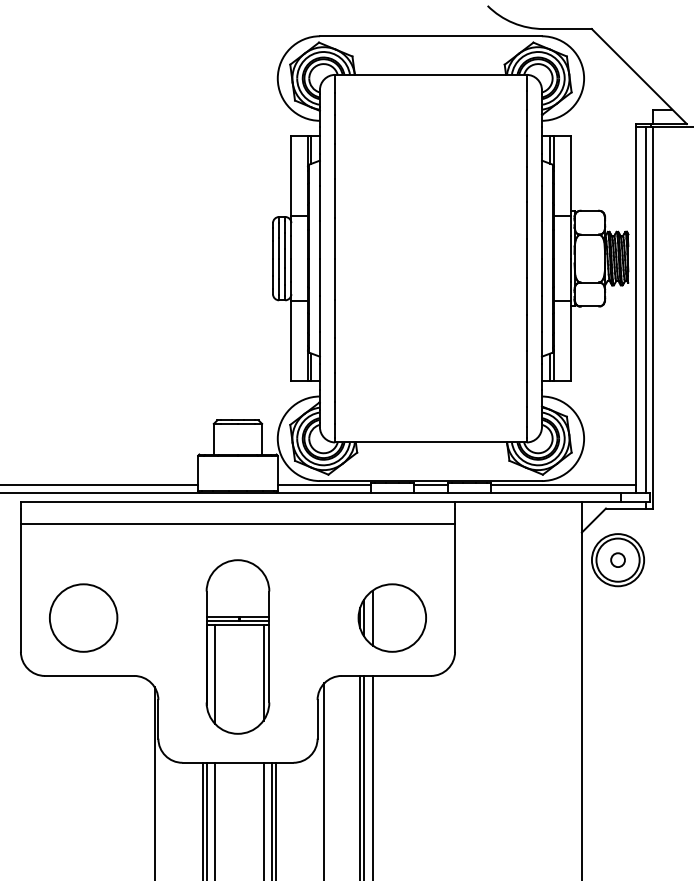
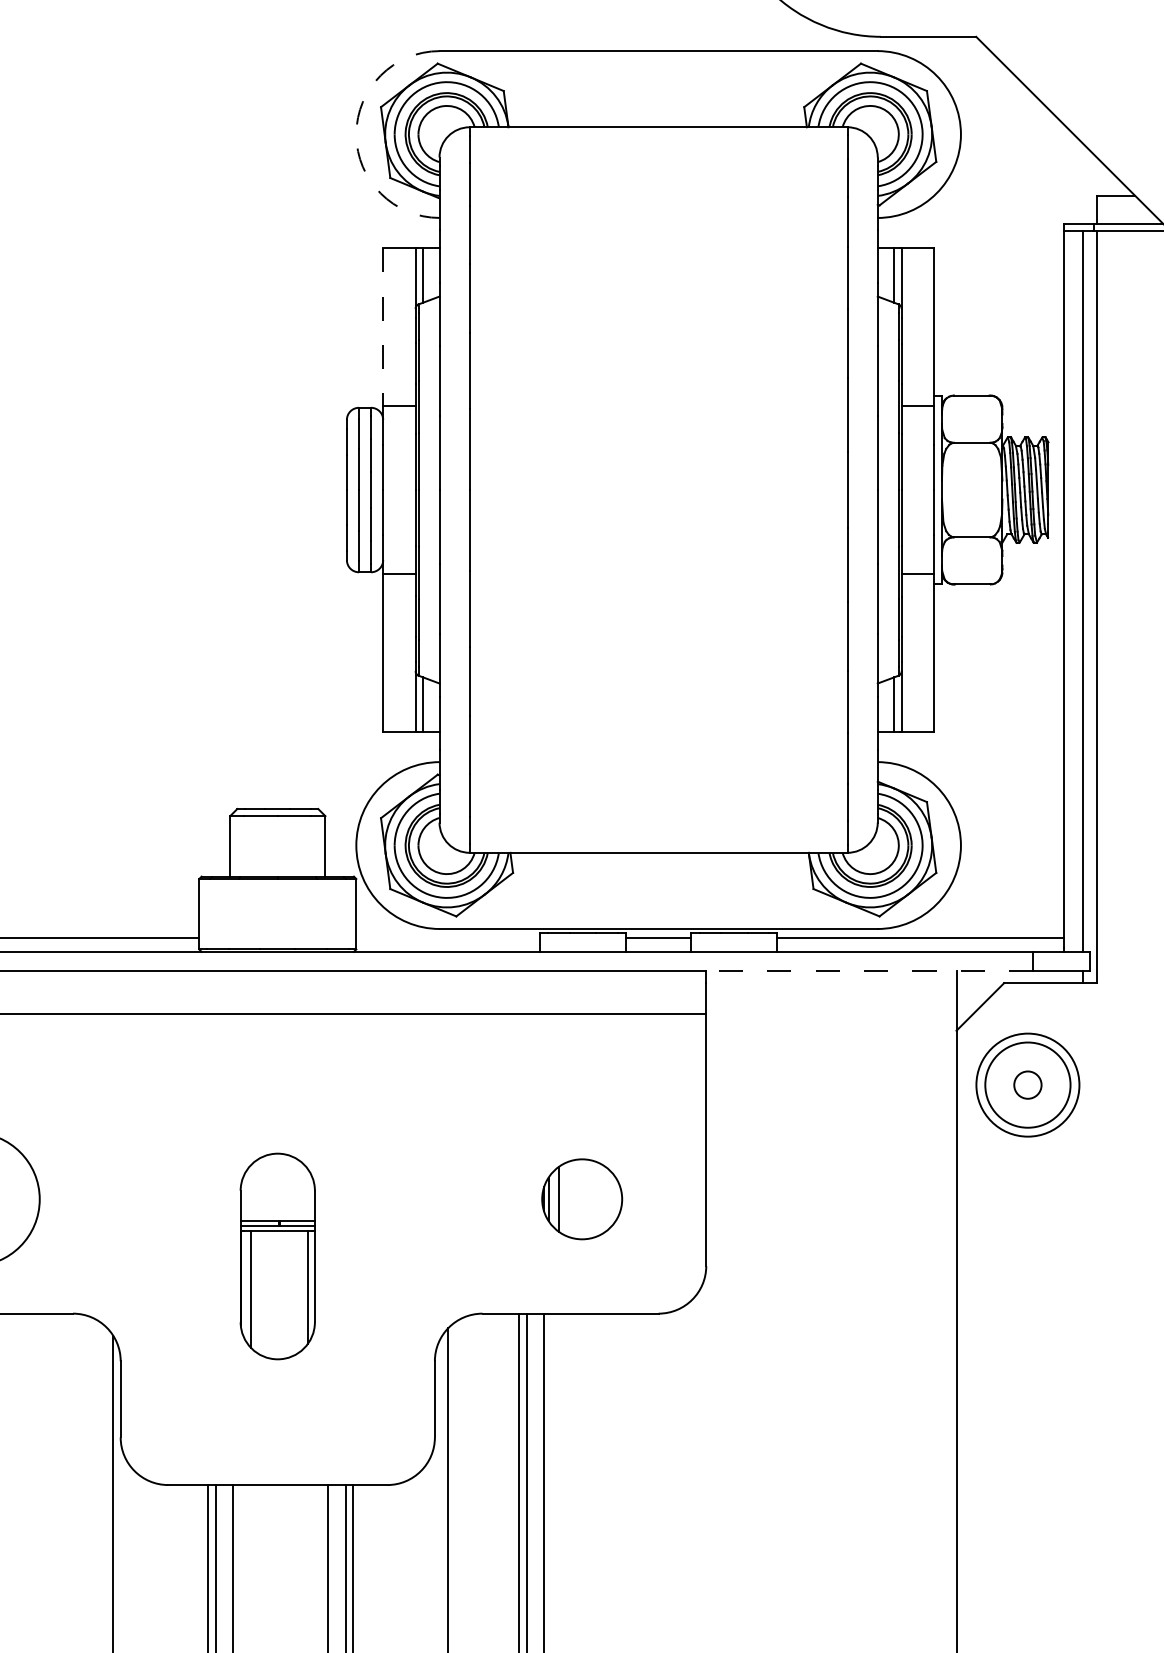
arc: (277, 78) -> (355, 134), solid -> dashed
line: (291, 176) -> (383, 327), solid -> dashed
line: (323, 485) -> (446, 937), removed
line: (537, 502) -> (868, 971), solid -> dashed
part: (391, 617) -> (580, 1198), size x0.6
part: (237, 646) -> (276, 1255), size x0.6

